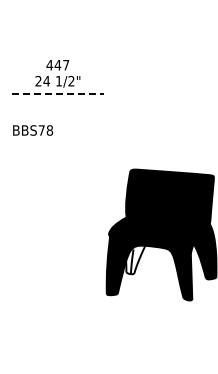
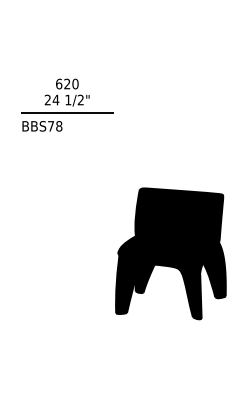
text: (57, 64) -> (66, 83), 447 -> 620
line: (58, 93) -> (67, 112), dashed -> solid
text: (33, 130) -> (42, 126), moved
fill: (135, 259) -> (144, 278), added

